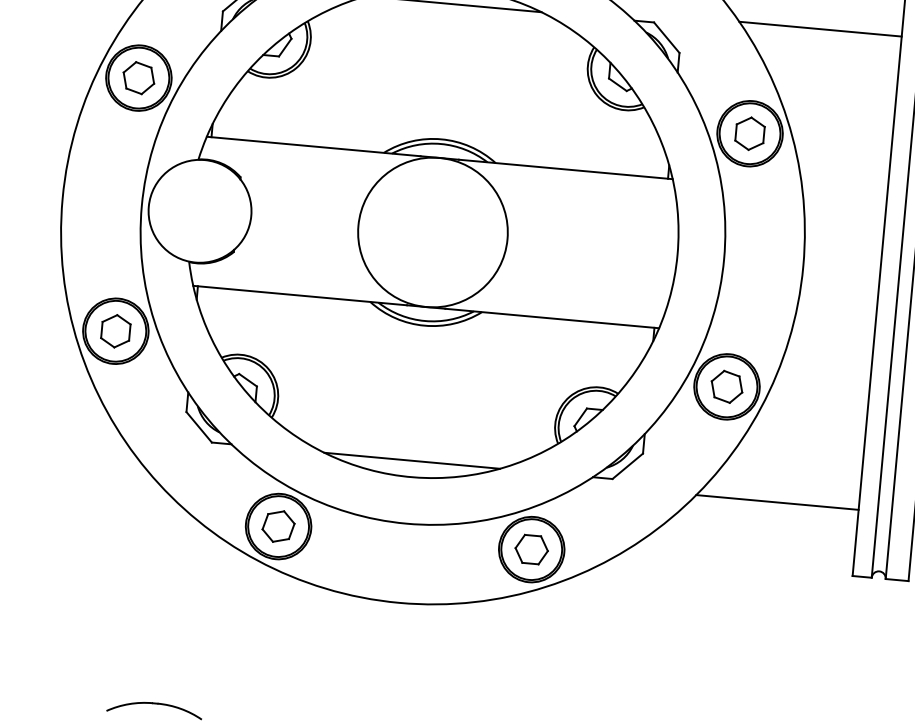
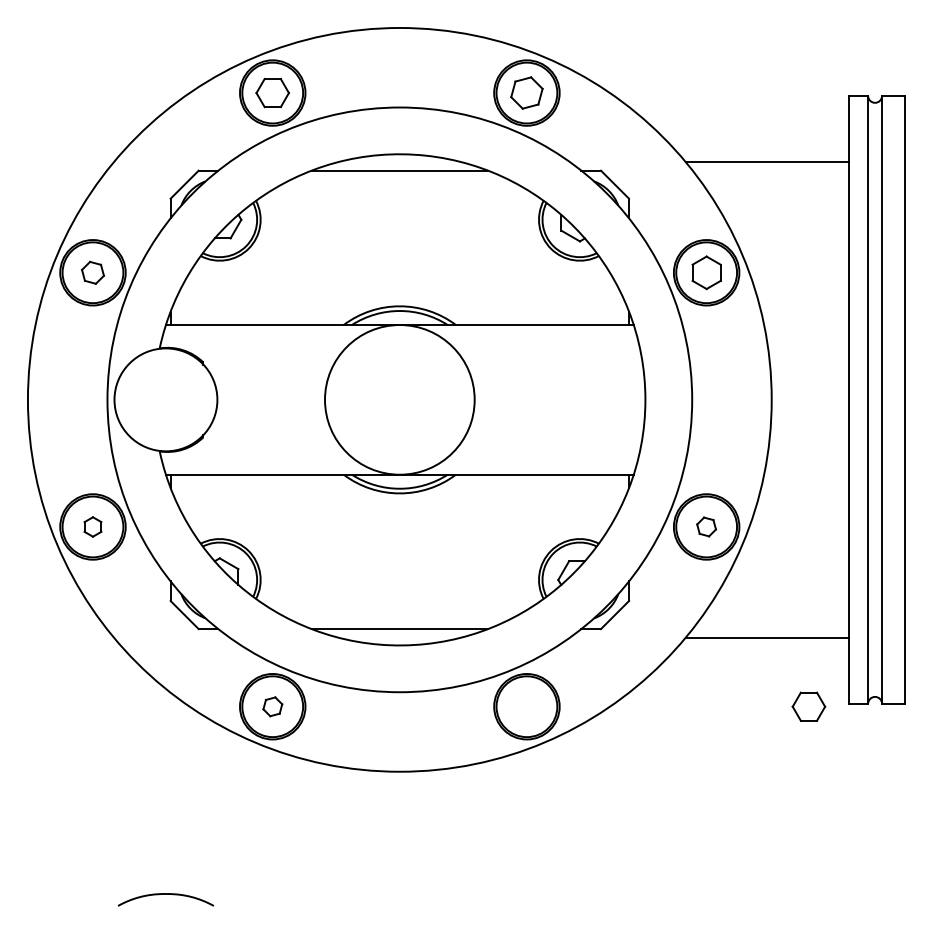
part: (138, 77) -> (92, 272), size x0.7
part: (115, 330) -> (92, 526), size x0.6
part: (726, 386) -> (706, 526), size x0.6
part: (278, 526) -> (272, 706), size x0.6
part: (531, 549) -> (808, 706), moved

